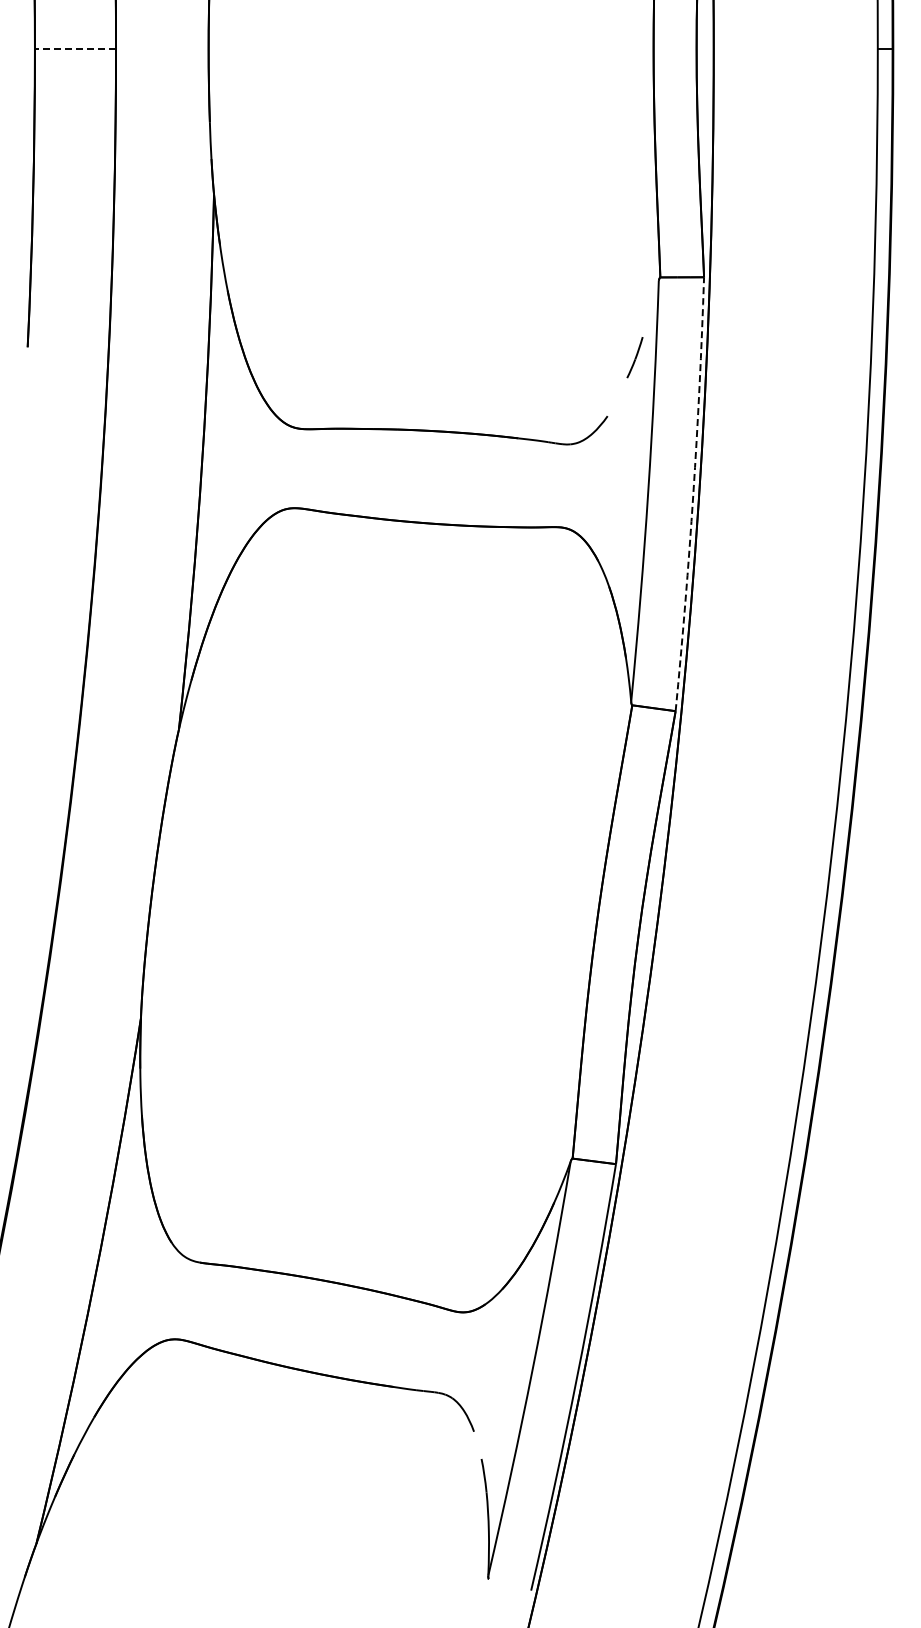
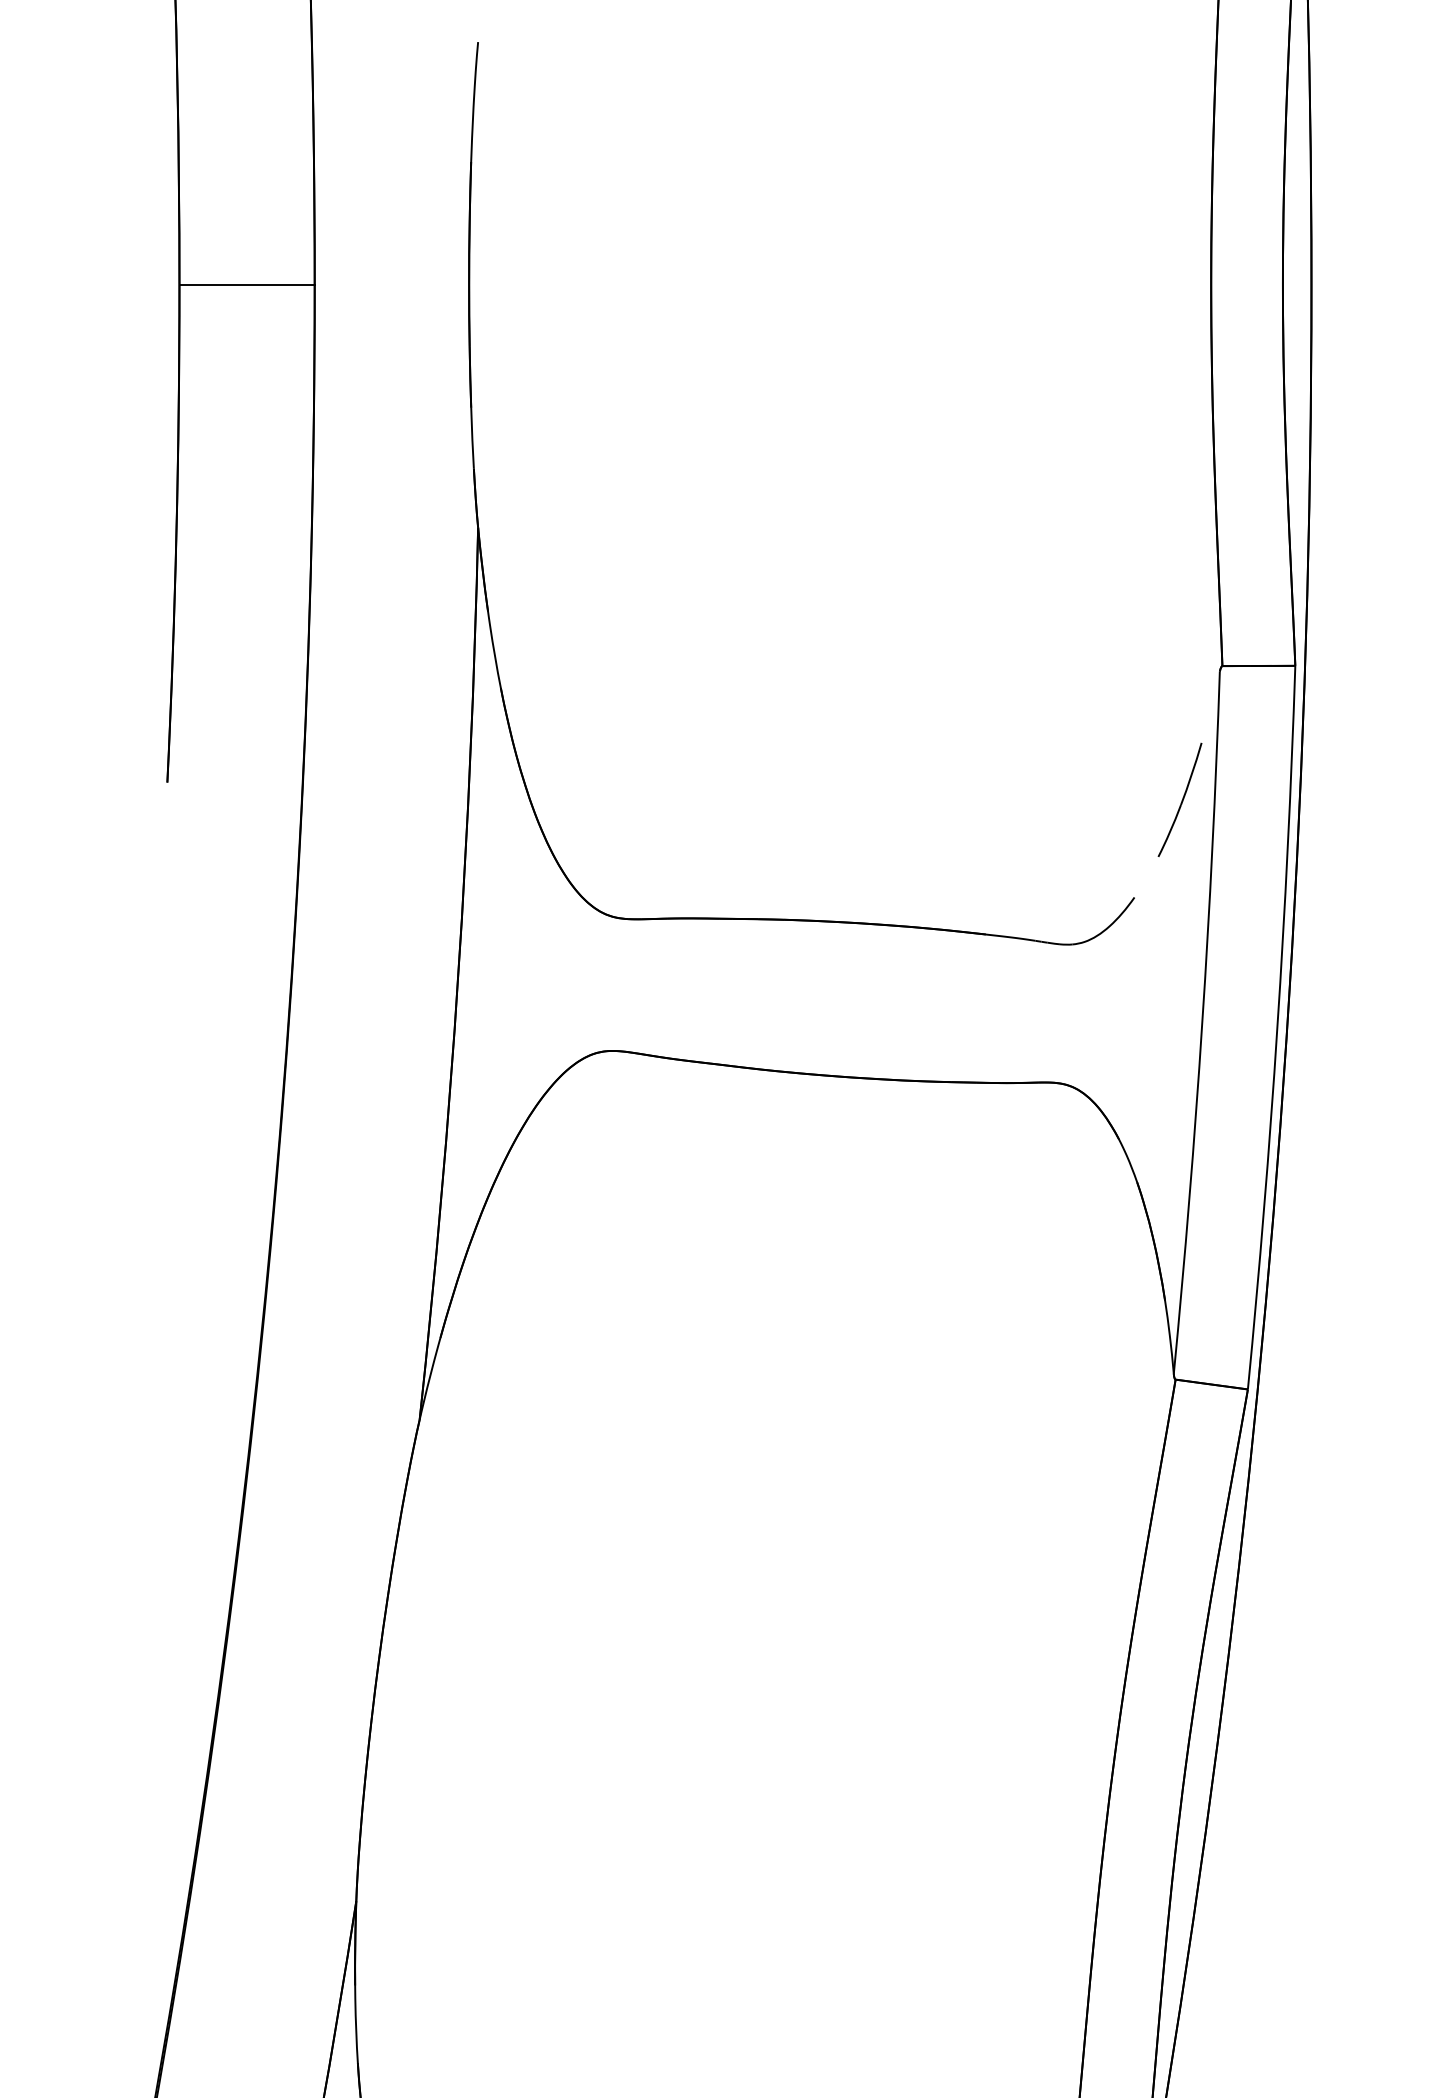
line: (75, 48) -> (247, 284), dashed -> solid
part: (634, 357) -> (1179, 799), size x1.67
arc: (693, 494) -> (1277, 1028), dashed -> solid

